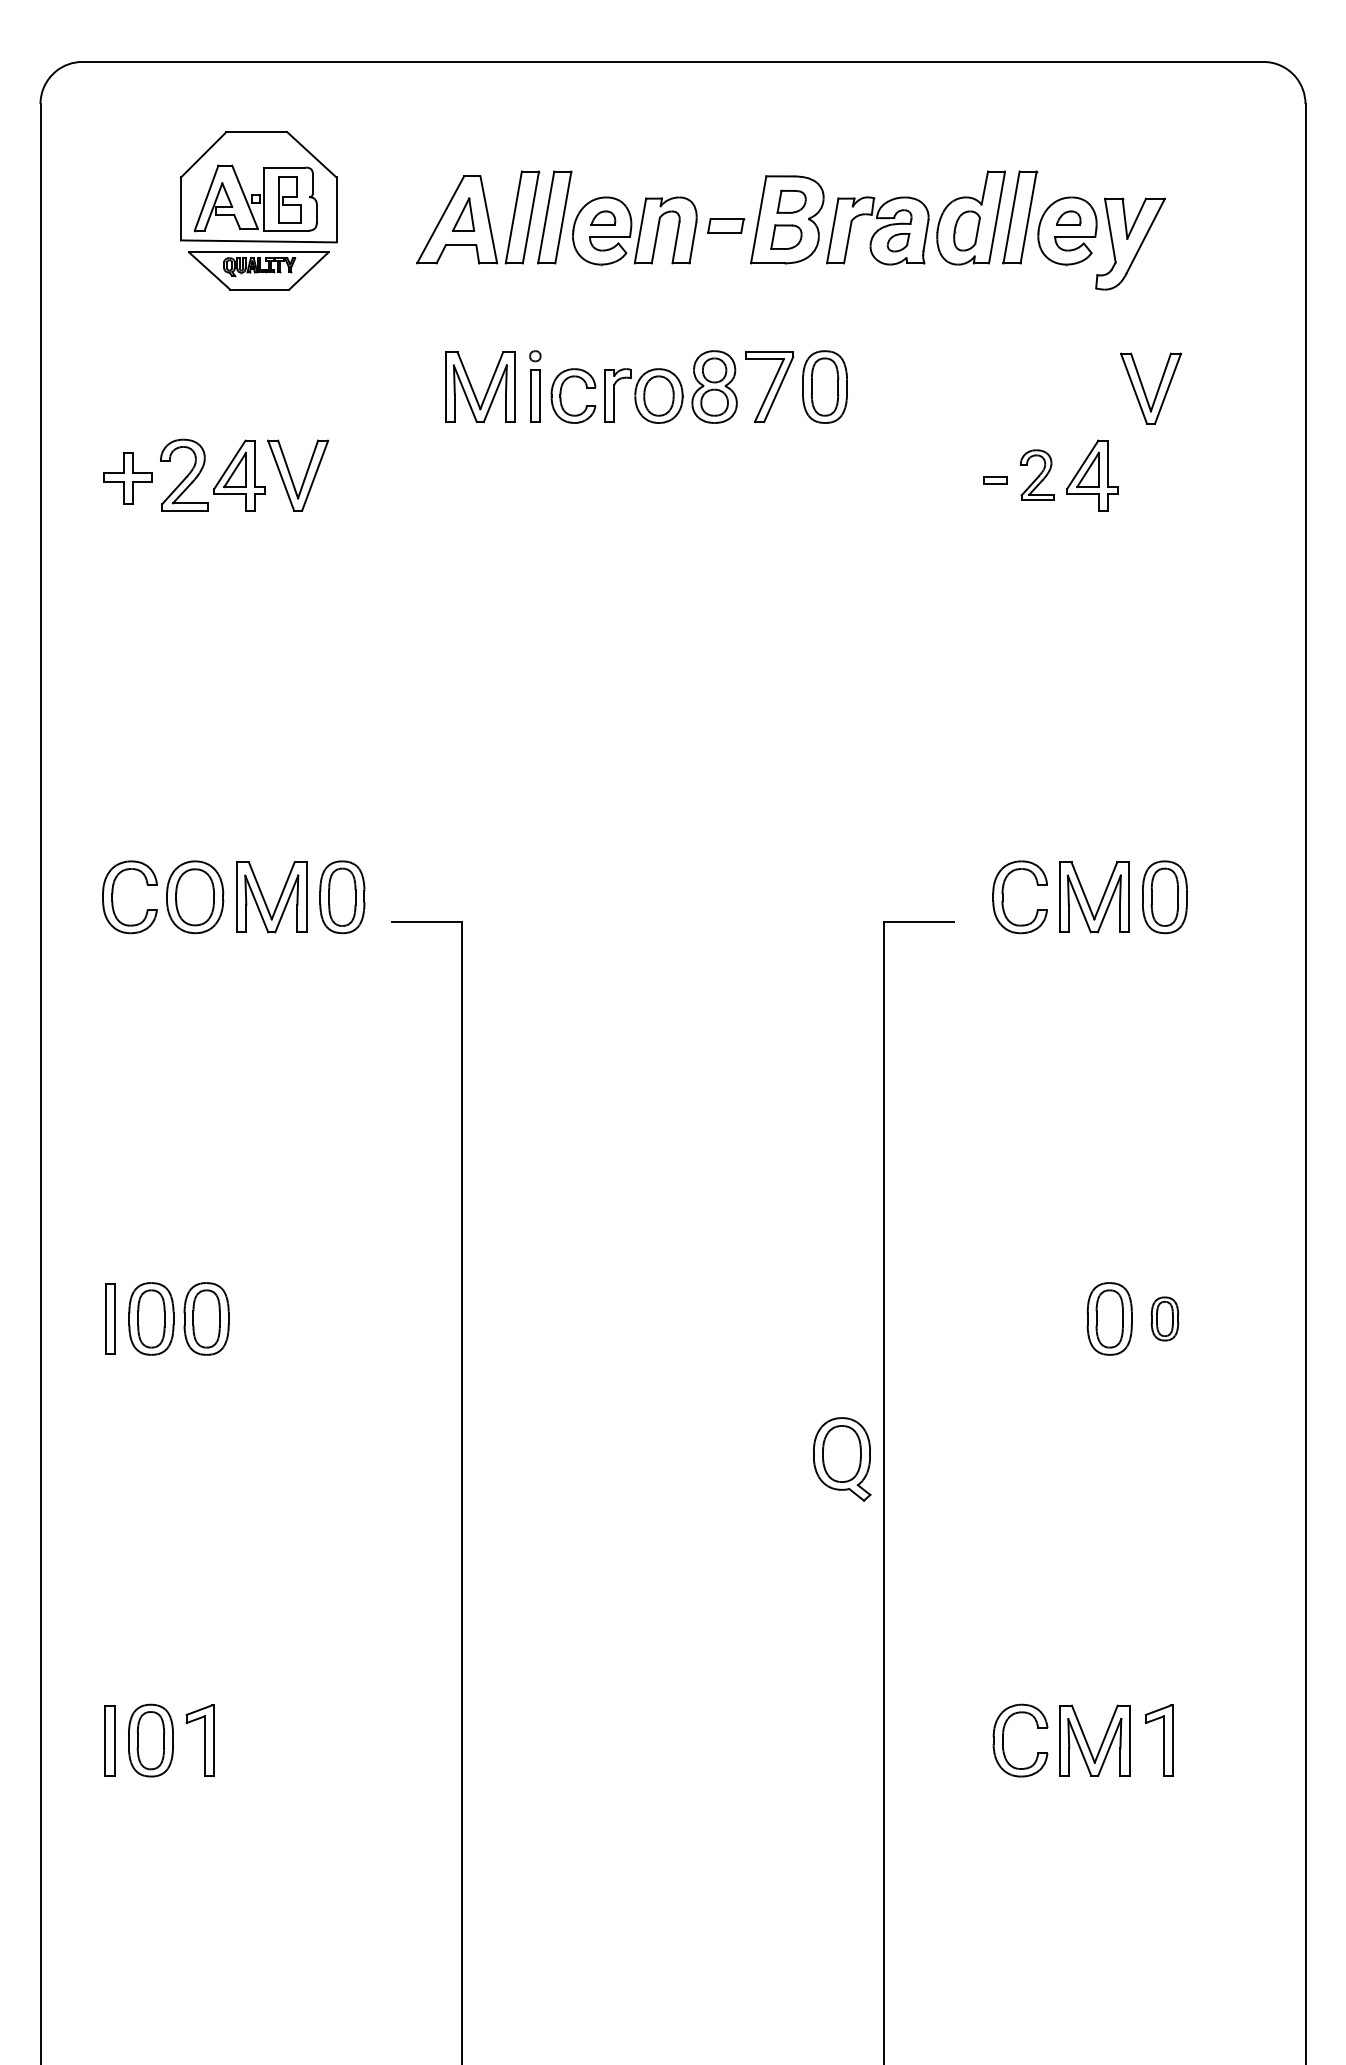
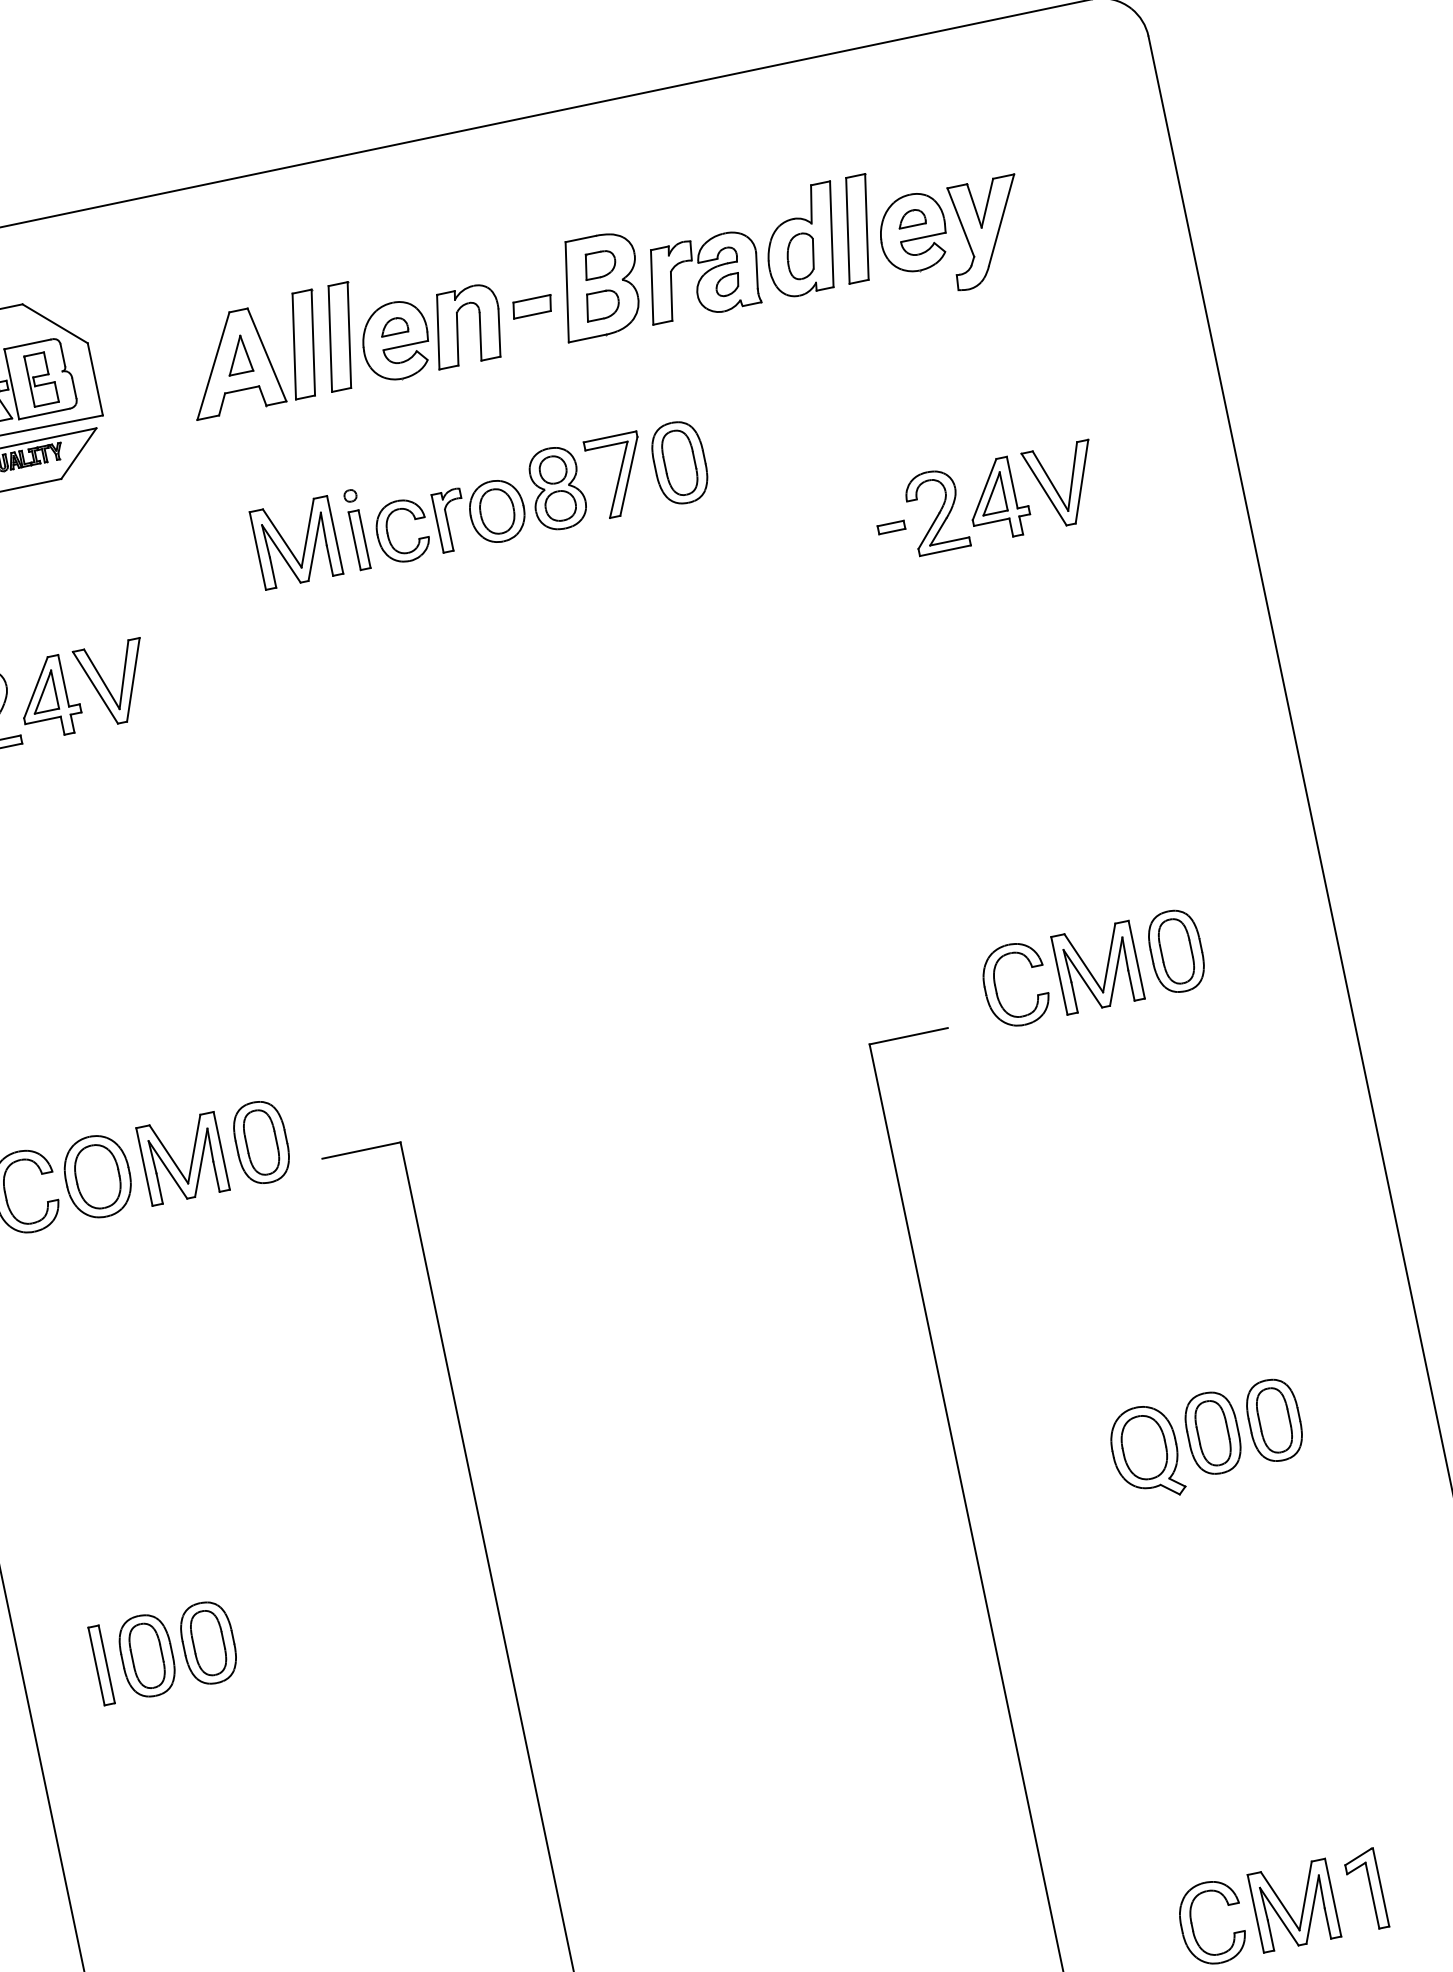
part: (1150, 388) -> (1062, 485), moved
part: (1036, 474) -> (935, 510), size x1.43
part: (1164, 1318) -> (1273, 1419), size x1.67
part: (842, 1459) -> (1146, 1453), moved

